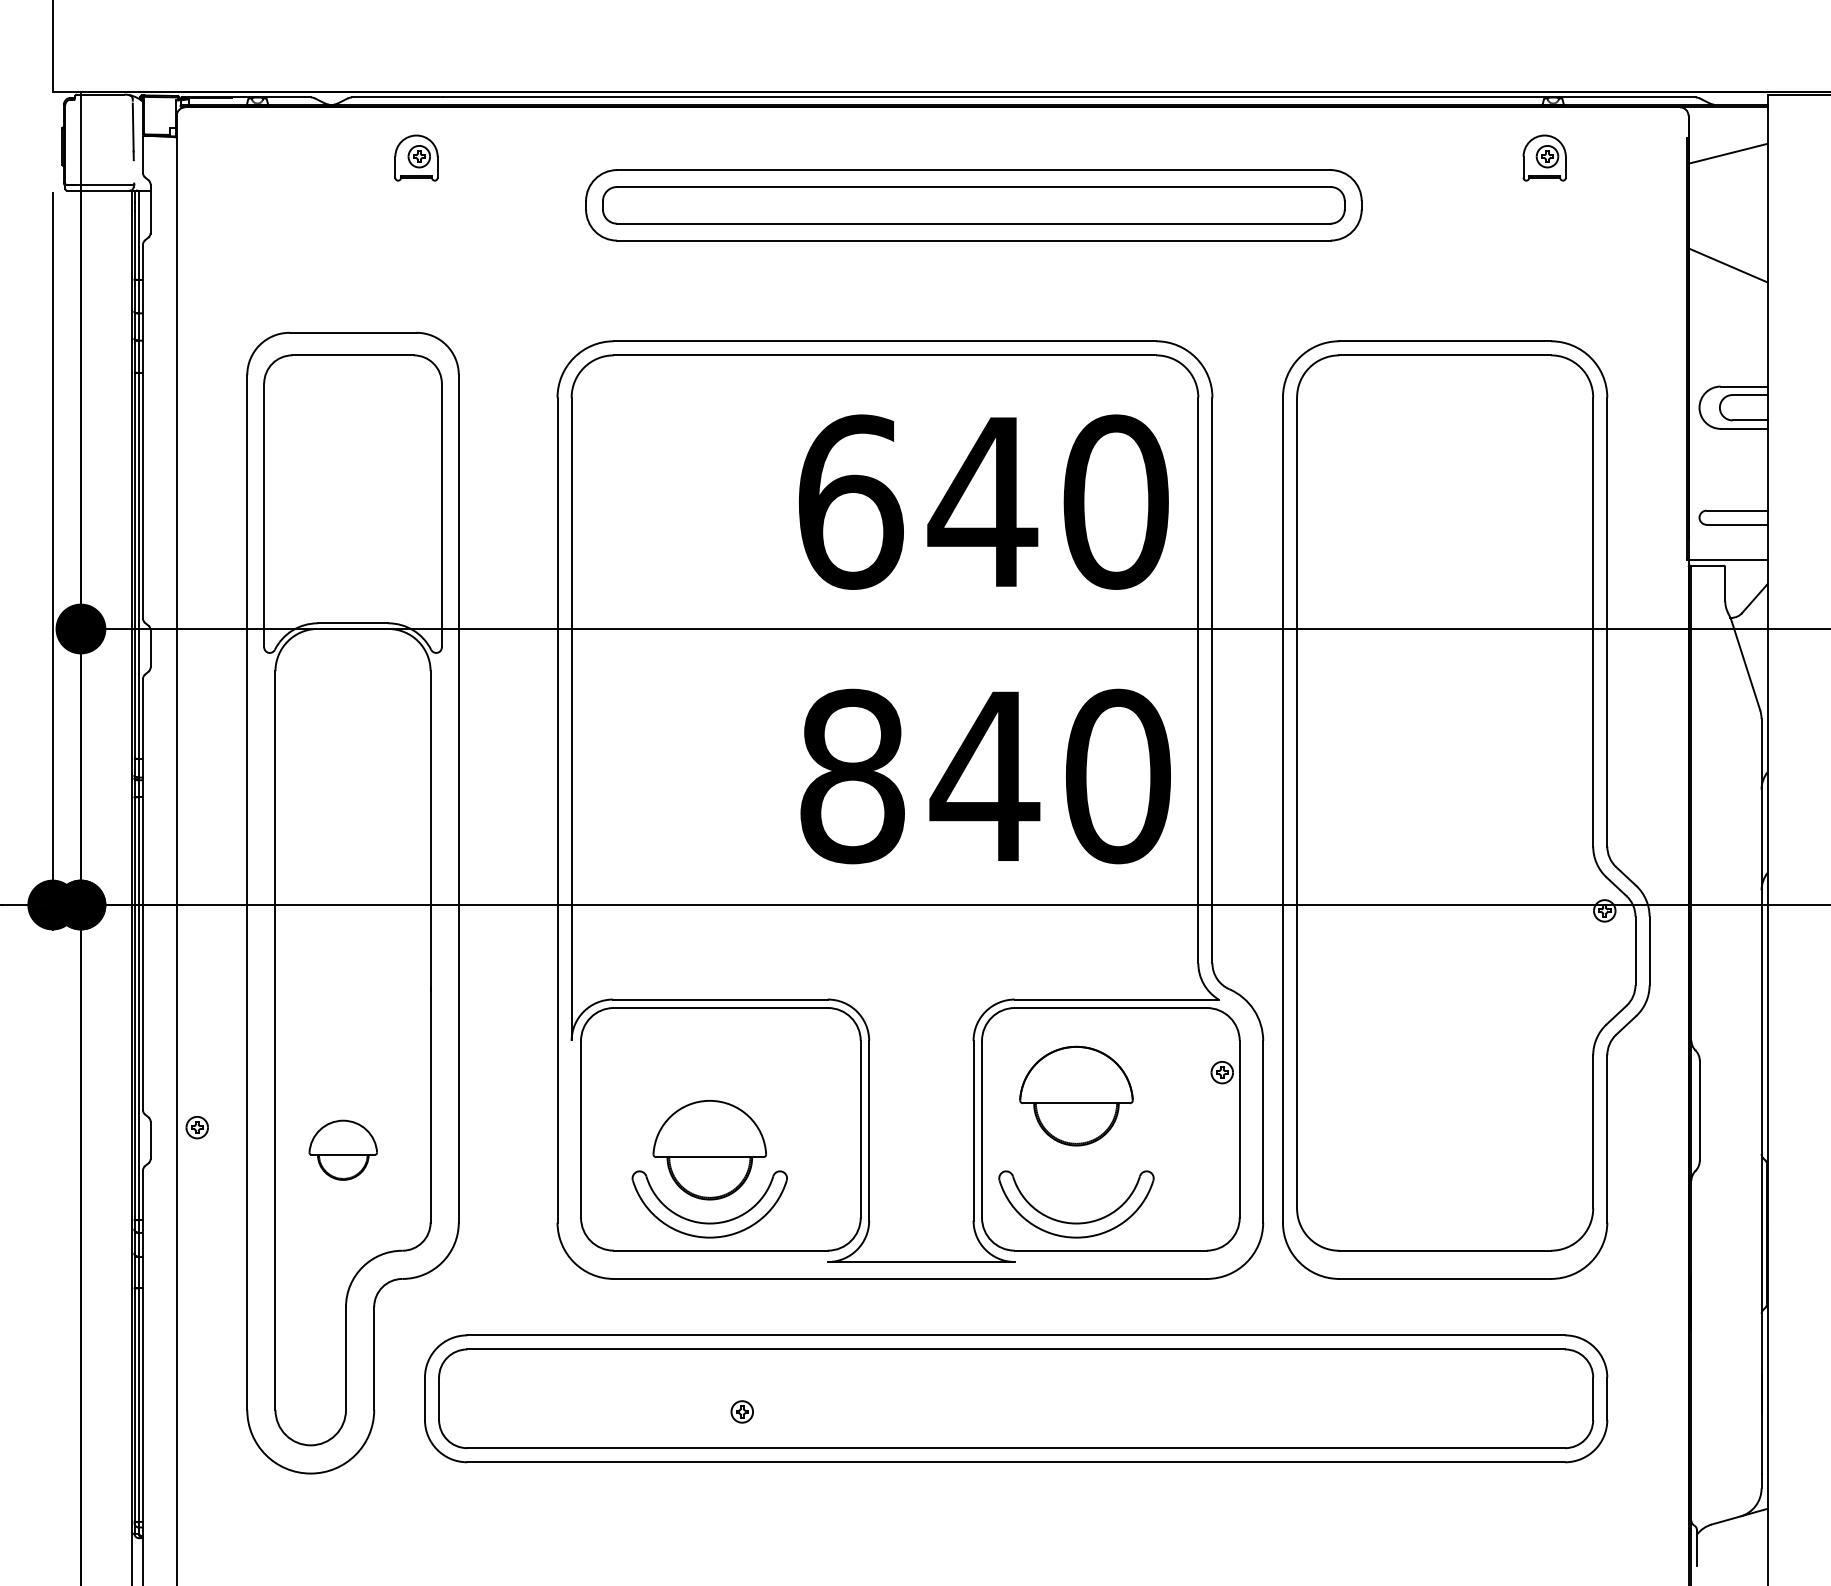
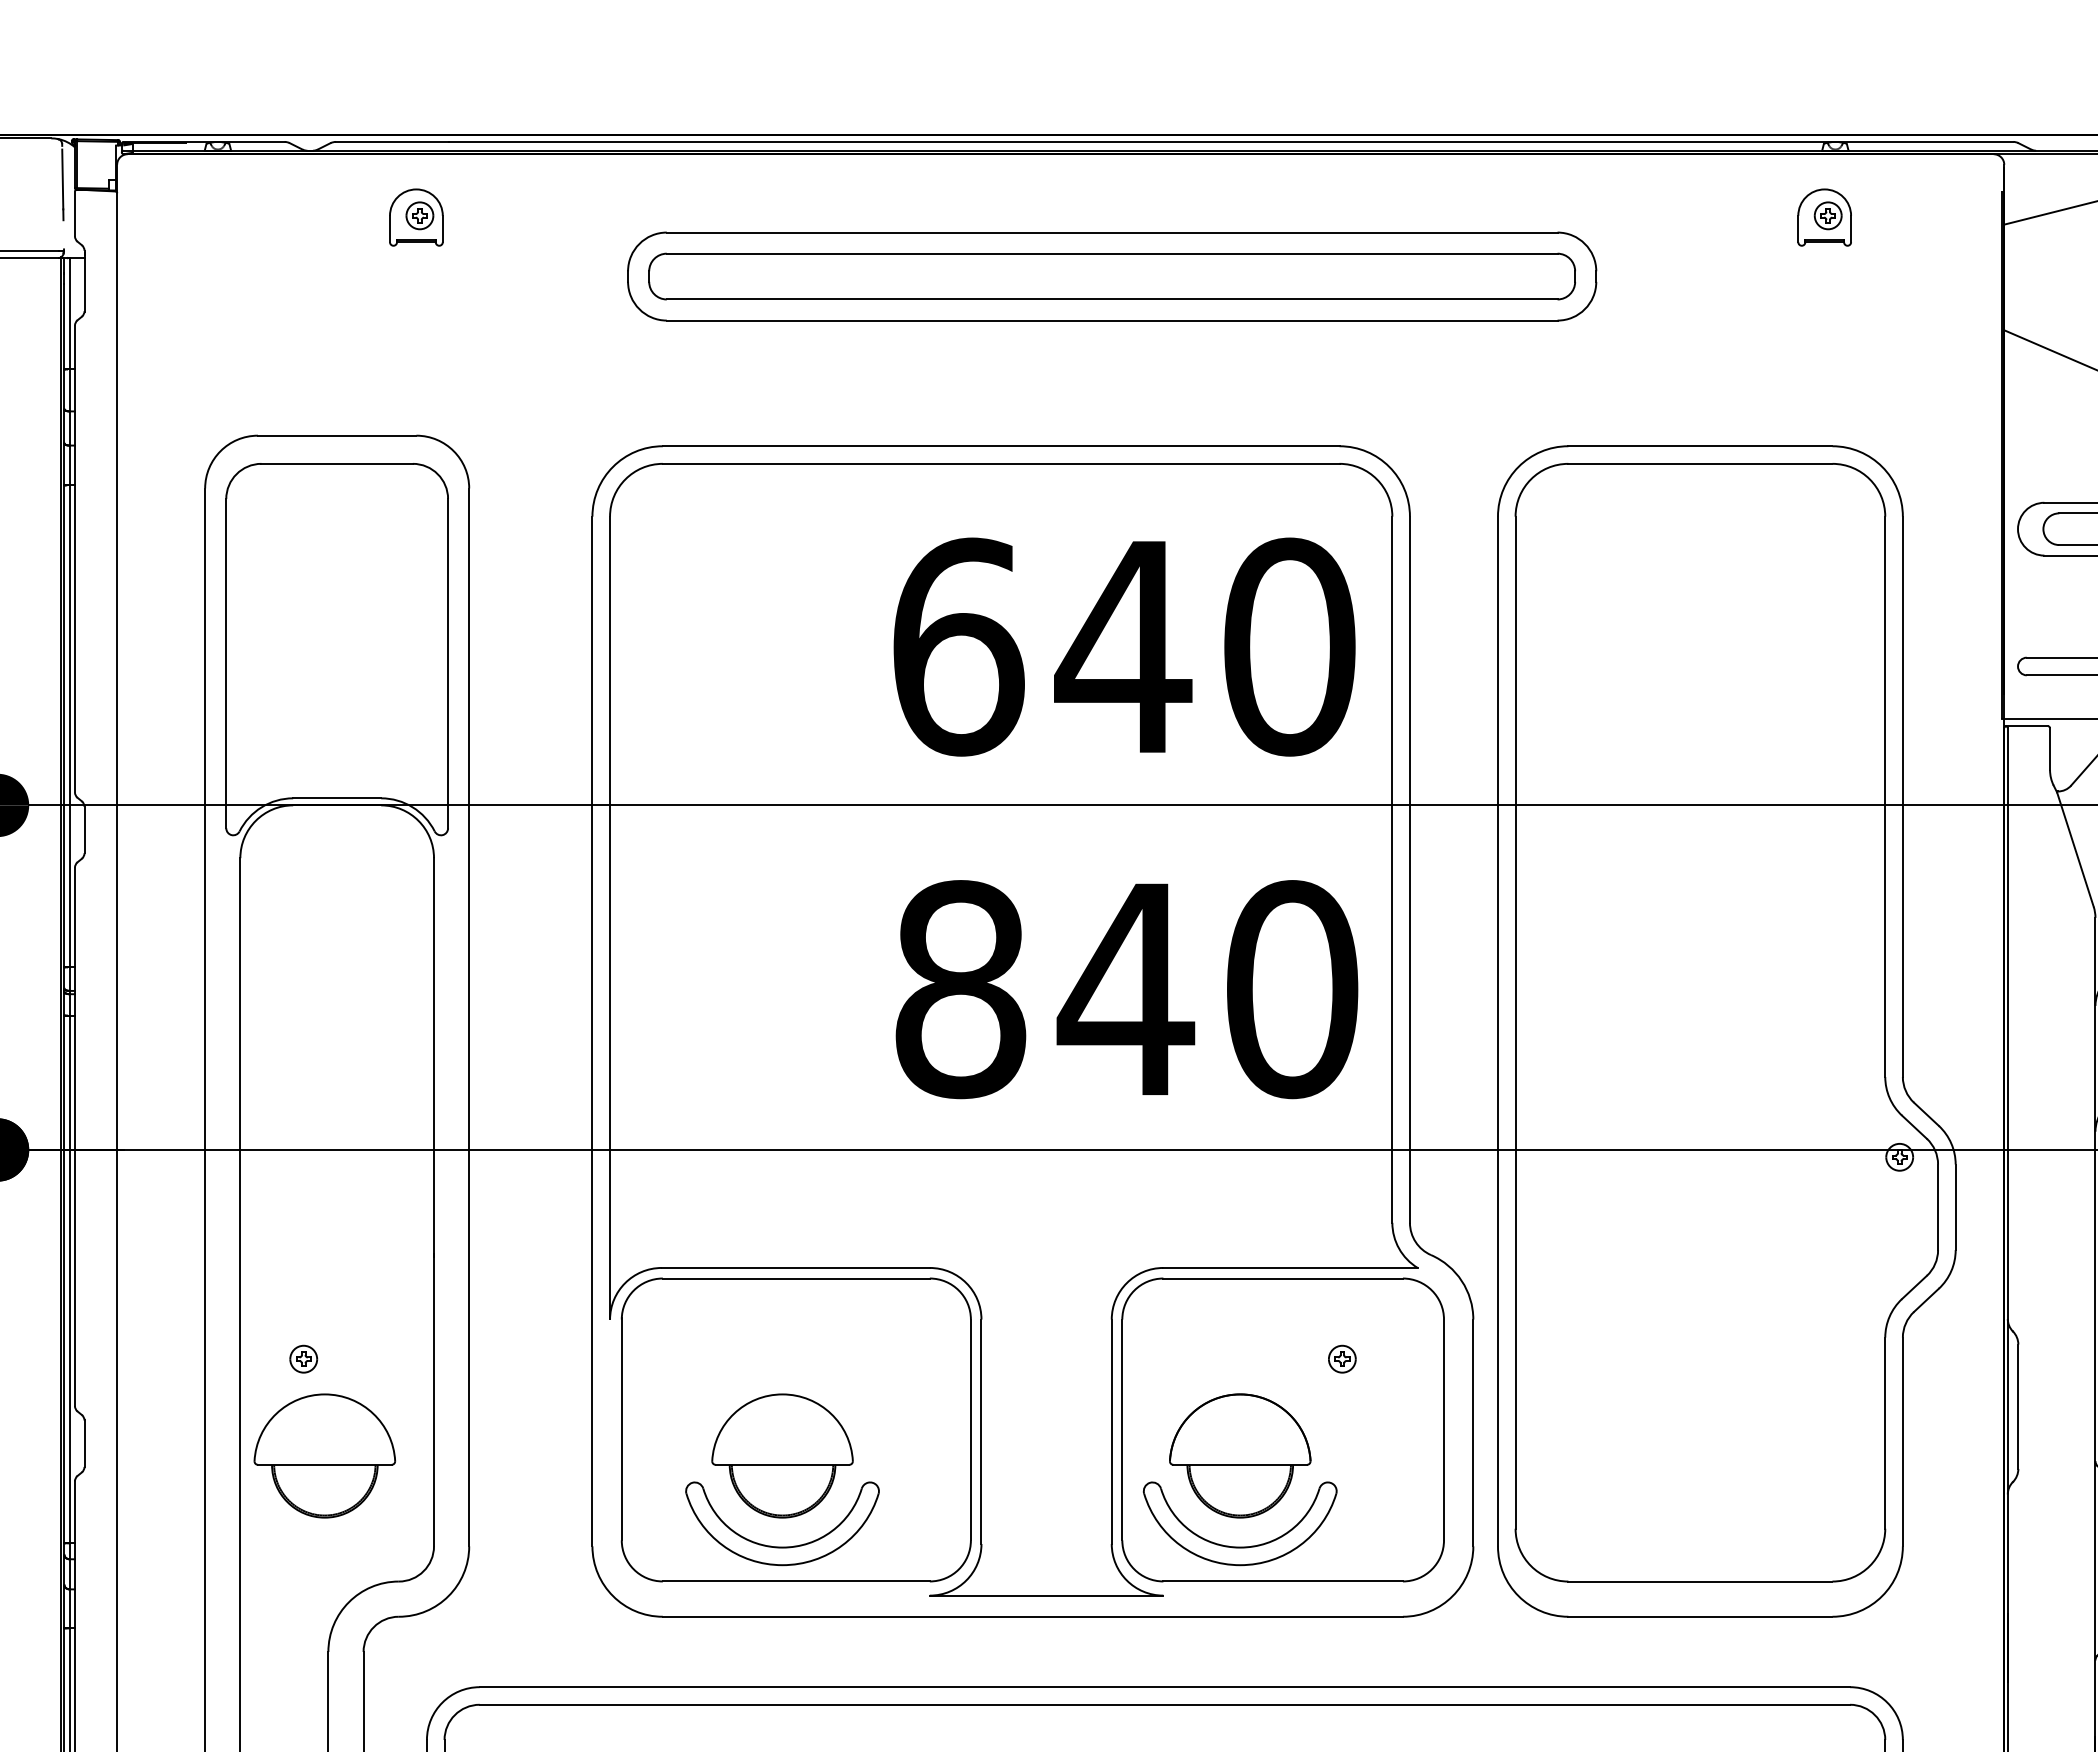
part: (1221, 1072) -> (1341, 1359), moved
part: (1076, 1095) -> (1240, 1455), moved
part: (196, 1127) -> (302, 1359), moved
part: (343, 1150) -> (325, 1456), size x1.67

